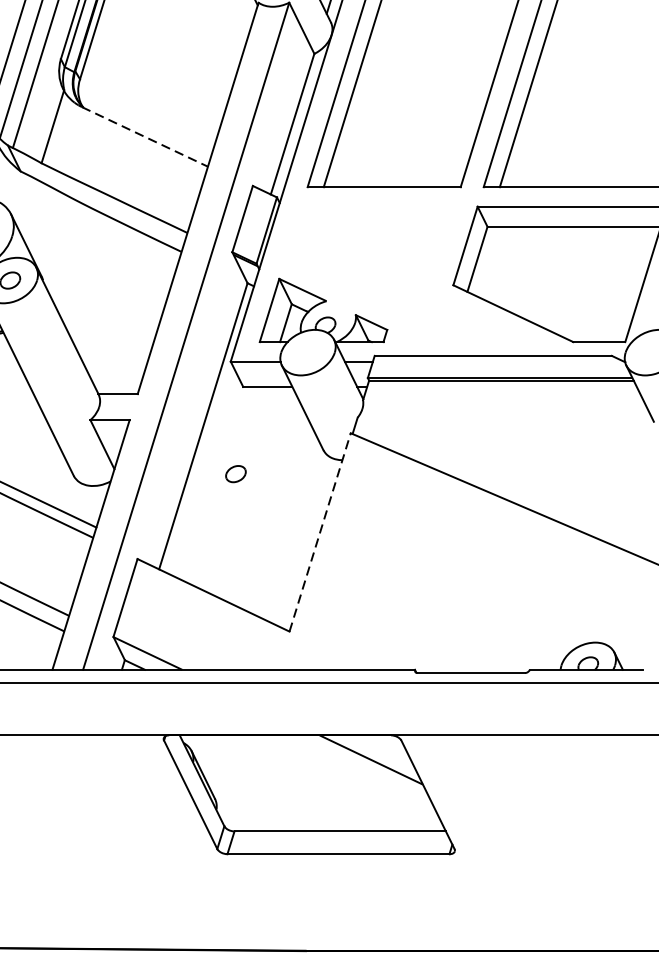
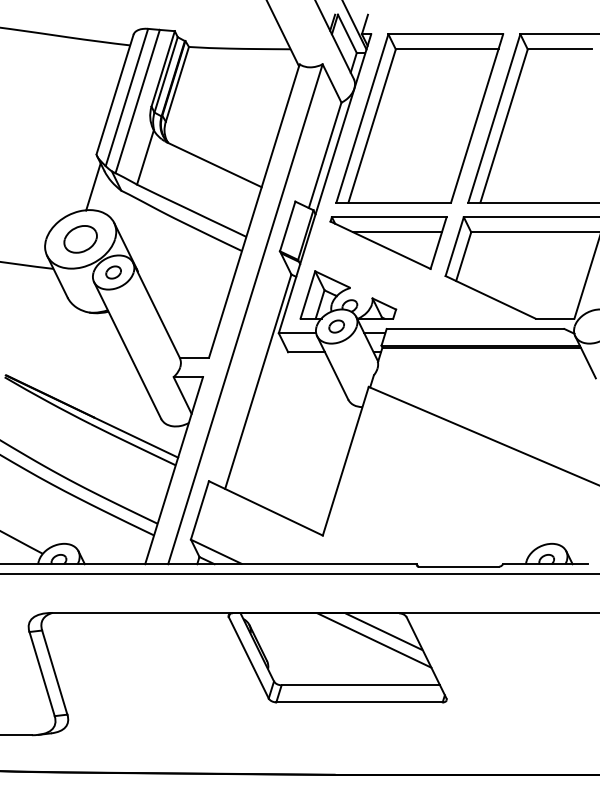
line: (144, 137) -> (214, 165), dashed -> solid
part: (377, 240) -> (388, 242), added
part: (235, 474) -> (336, 326), moved
line: (319, 532) -> (345, 461), dashed -> solid
line: (358, 771) -> (374, 640), added

